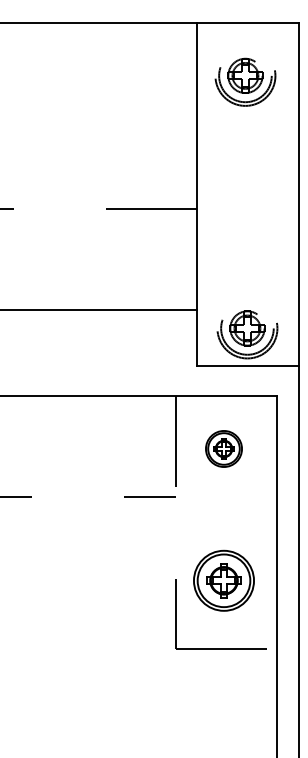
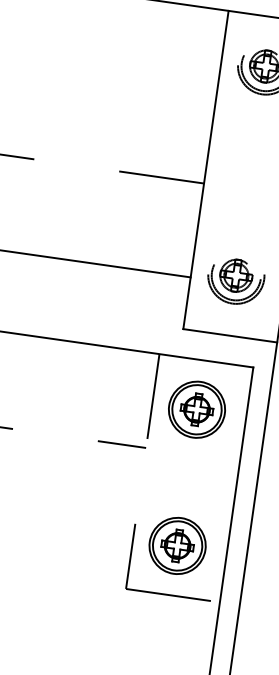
part: (247, 334) -> (235, 281), moved
part: (223, 448) -> (196, 409), size x1.67
part: (223, 580) -> (177, 545), moved

